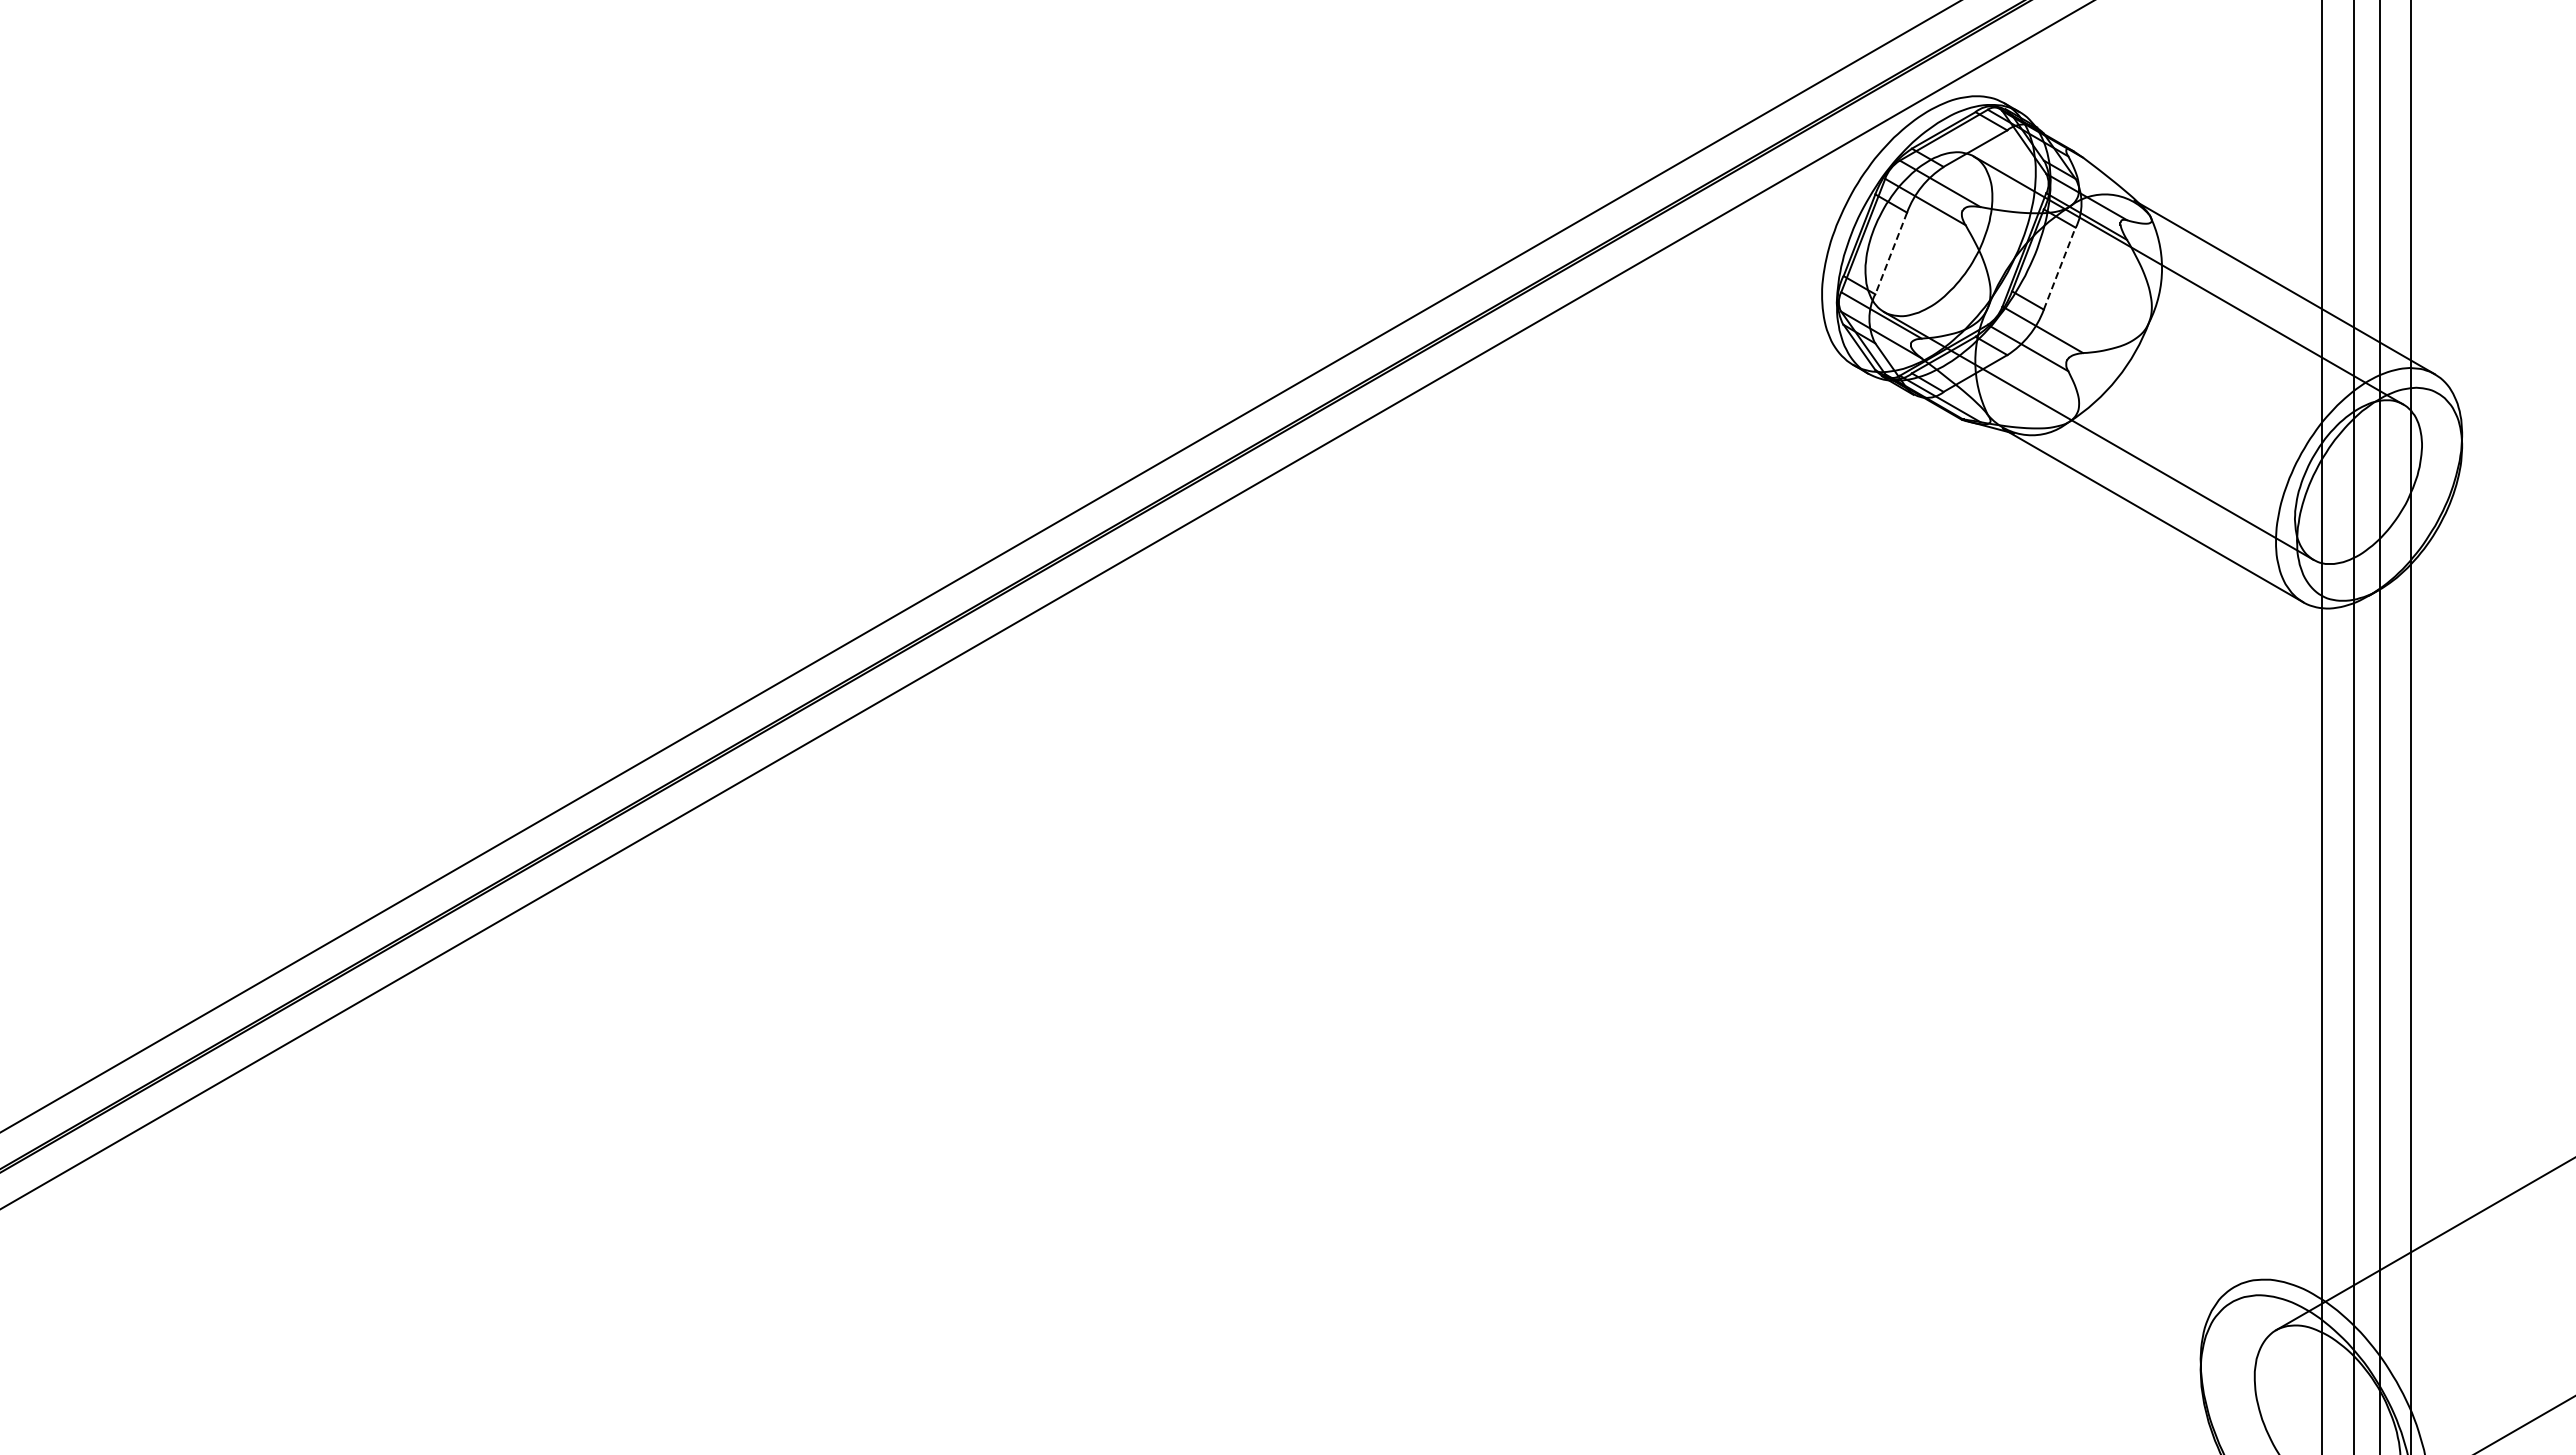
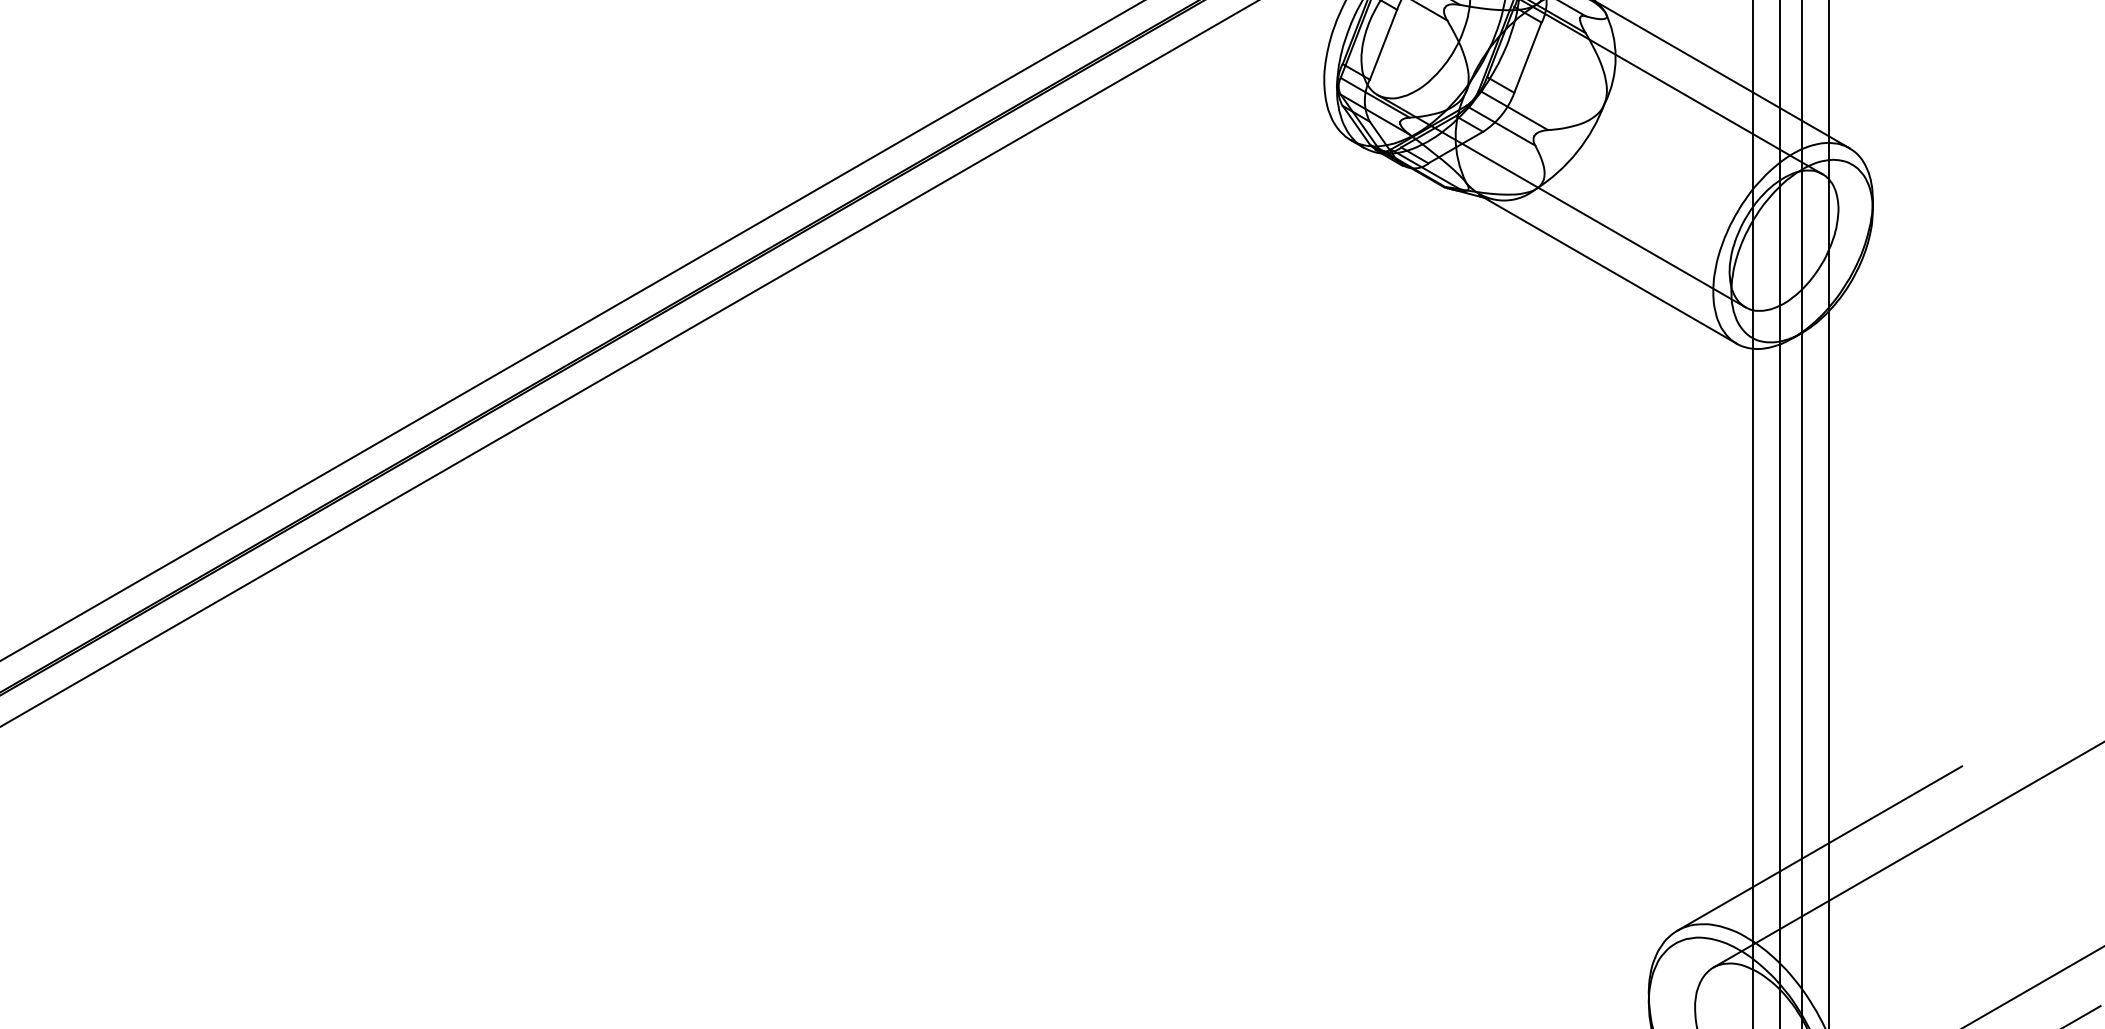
line: (1891, 253) -> (1383, 44), dashed -> solid
line: (2059, 268) -> (1527, 57), dashed -> solid
line: (2400, 1191) -> (1820, 848), added

